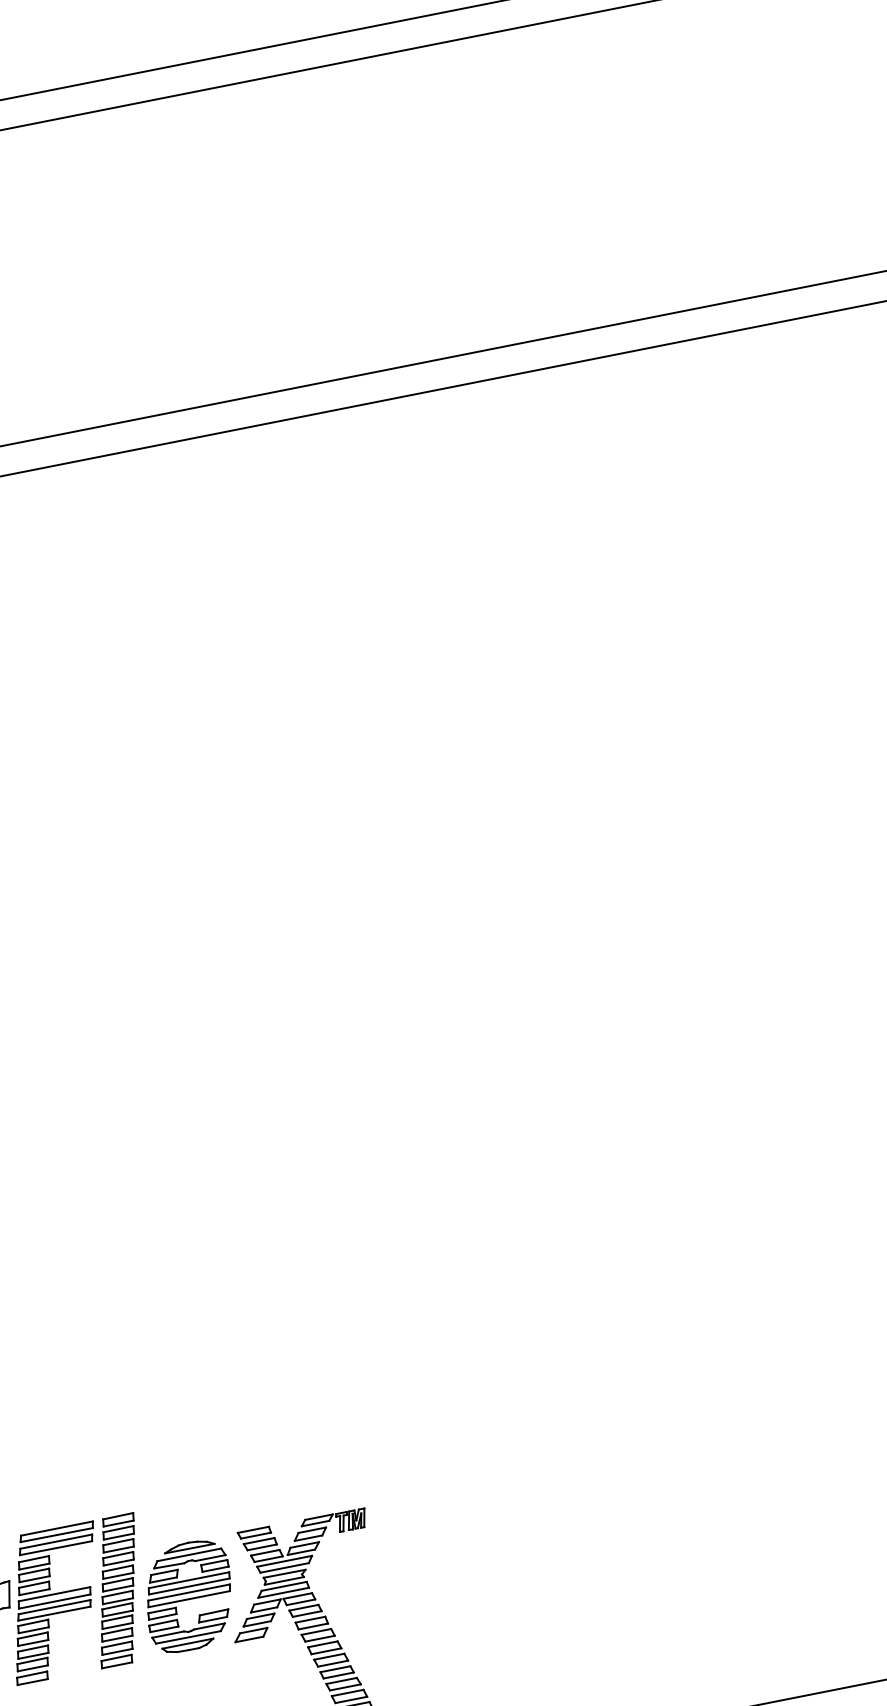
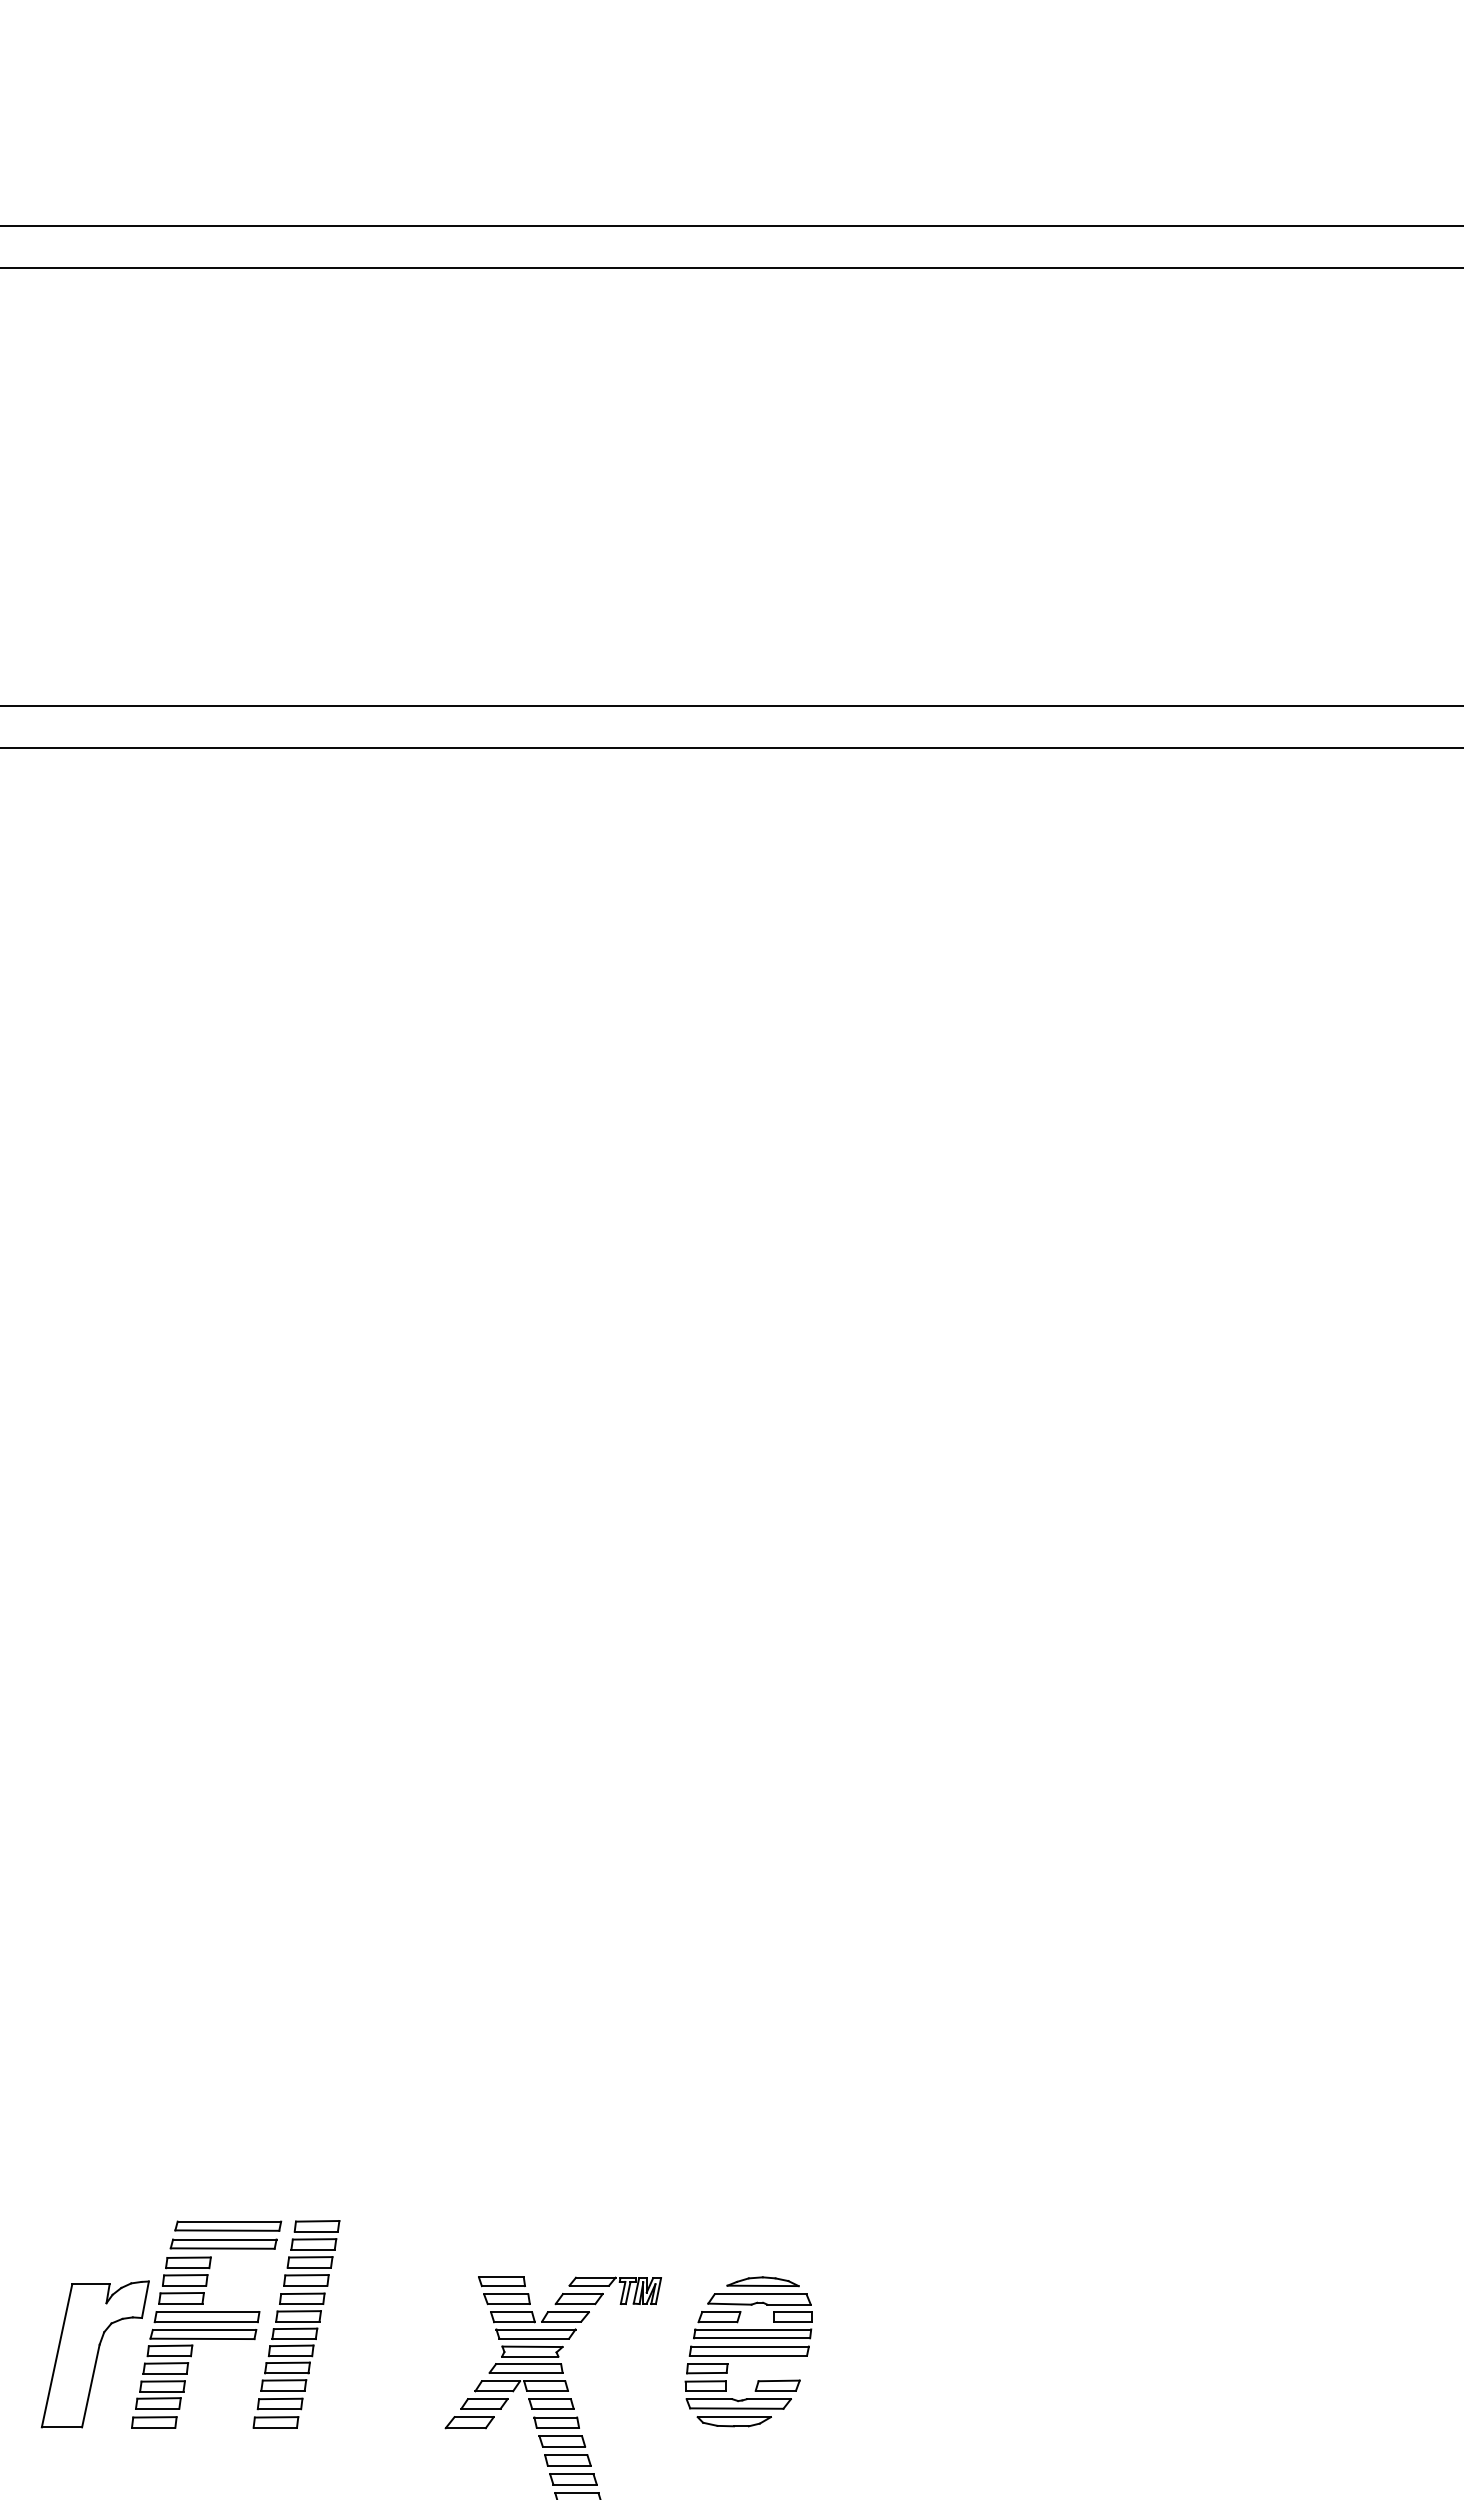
part: (188, 1596) -> (748, 2351), moved

